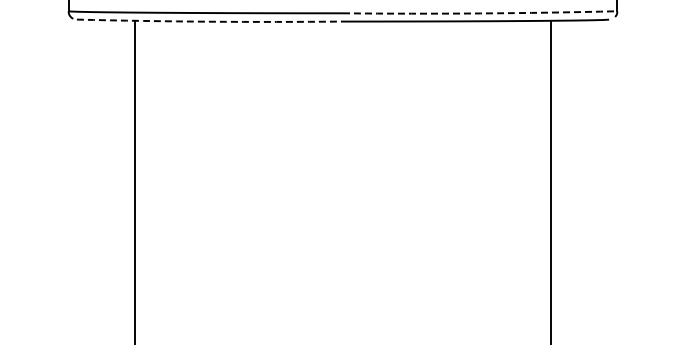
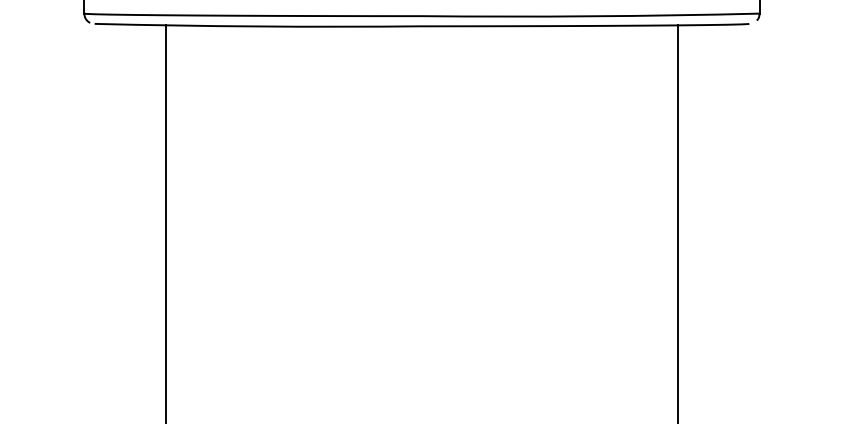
arc: (480, 13) -> (591, 16), dashed -> solid
arc: (209, 21) -> (257, 26), dashed -> solid

